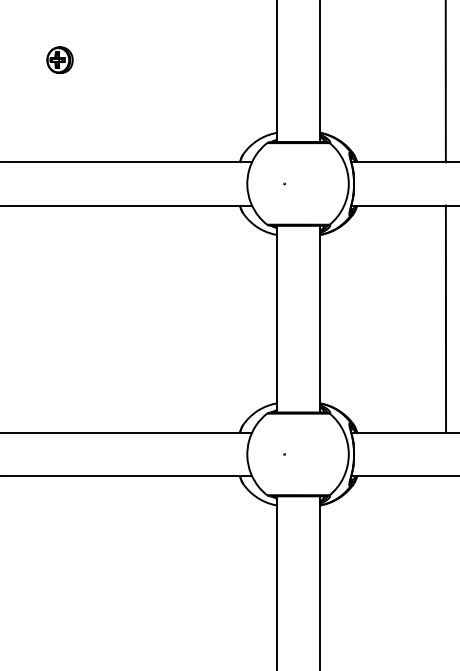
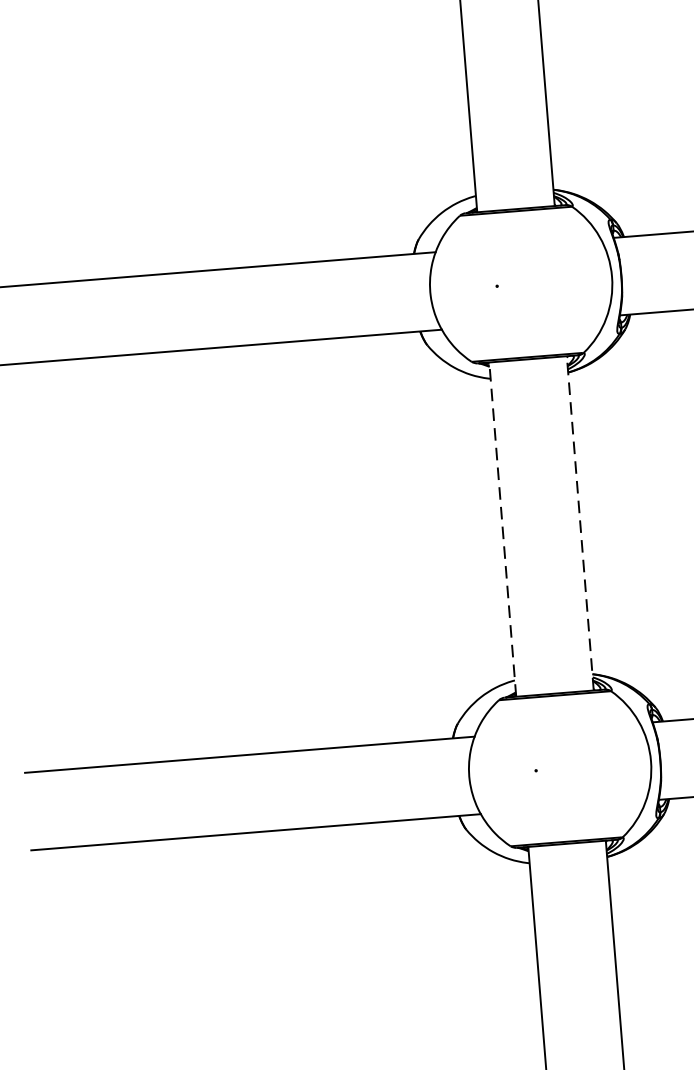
part: (59, 59) -> (75, 95), removed
line: (276, 318) -> (501, 528), solid -> dashed
line: (320, 318) -> (580, 522), solid -> dashed

